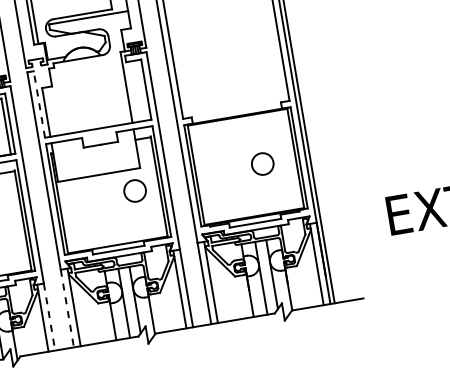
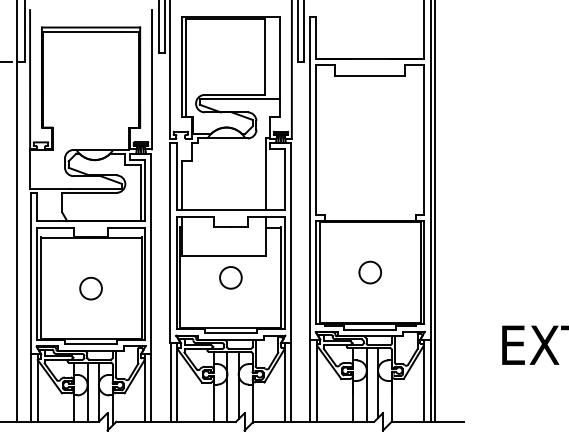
line: (38, 104) -> (176, 176), dashed -> solid
circle: (261, 164) -> (369, 272), moved
circle: (134, 190) -> (230, 277), moved
line: (67, 309) -> (170, 383), dashed -> solid
line: (49, 316) -> (151, 387), dashed -> solid

